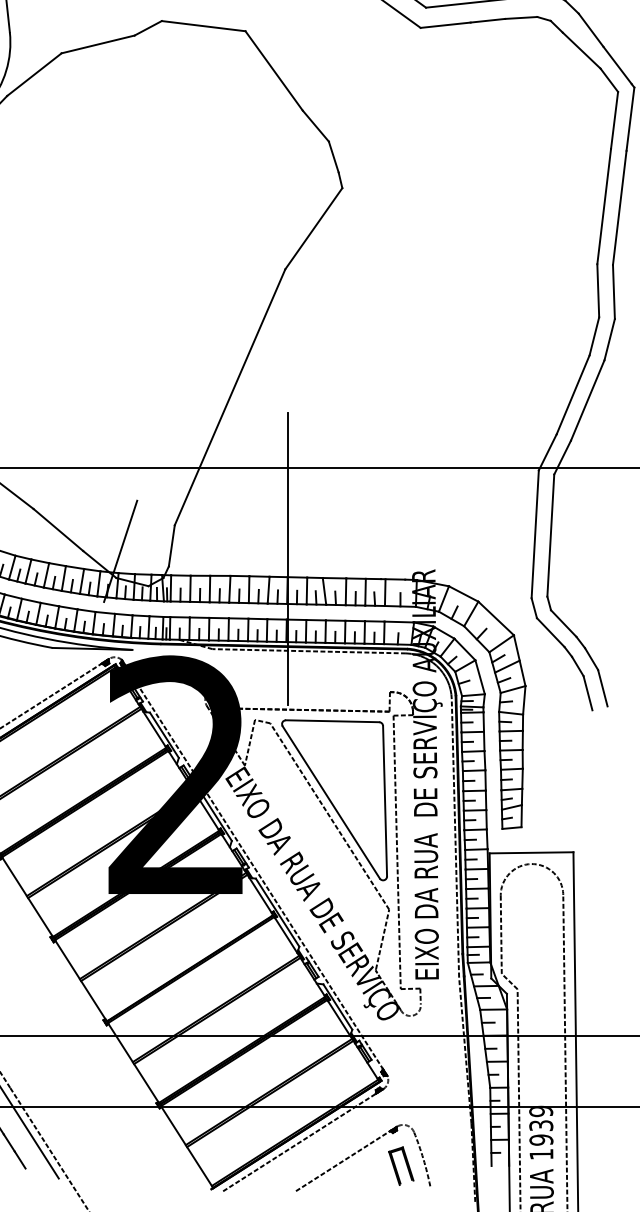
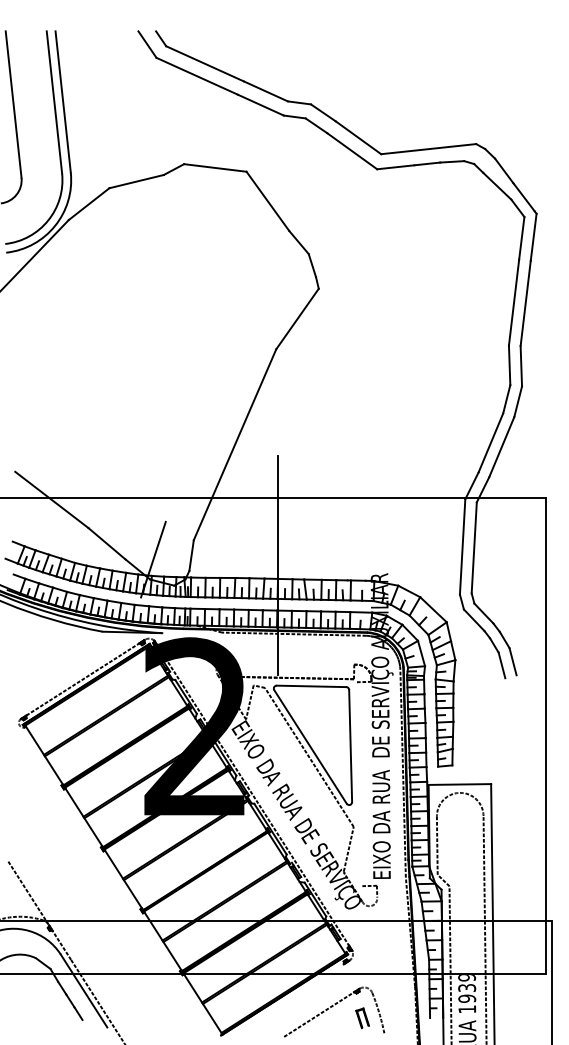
line: (396, 852) -> (359, 784), removed
line: (299, 1142) -> (286, 1000), removed
part: (400, 1166) -> (362, 1018), size x0.7

